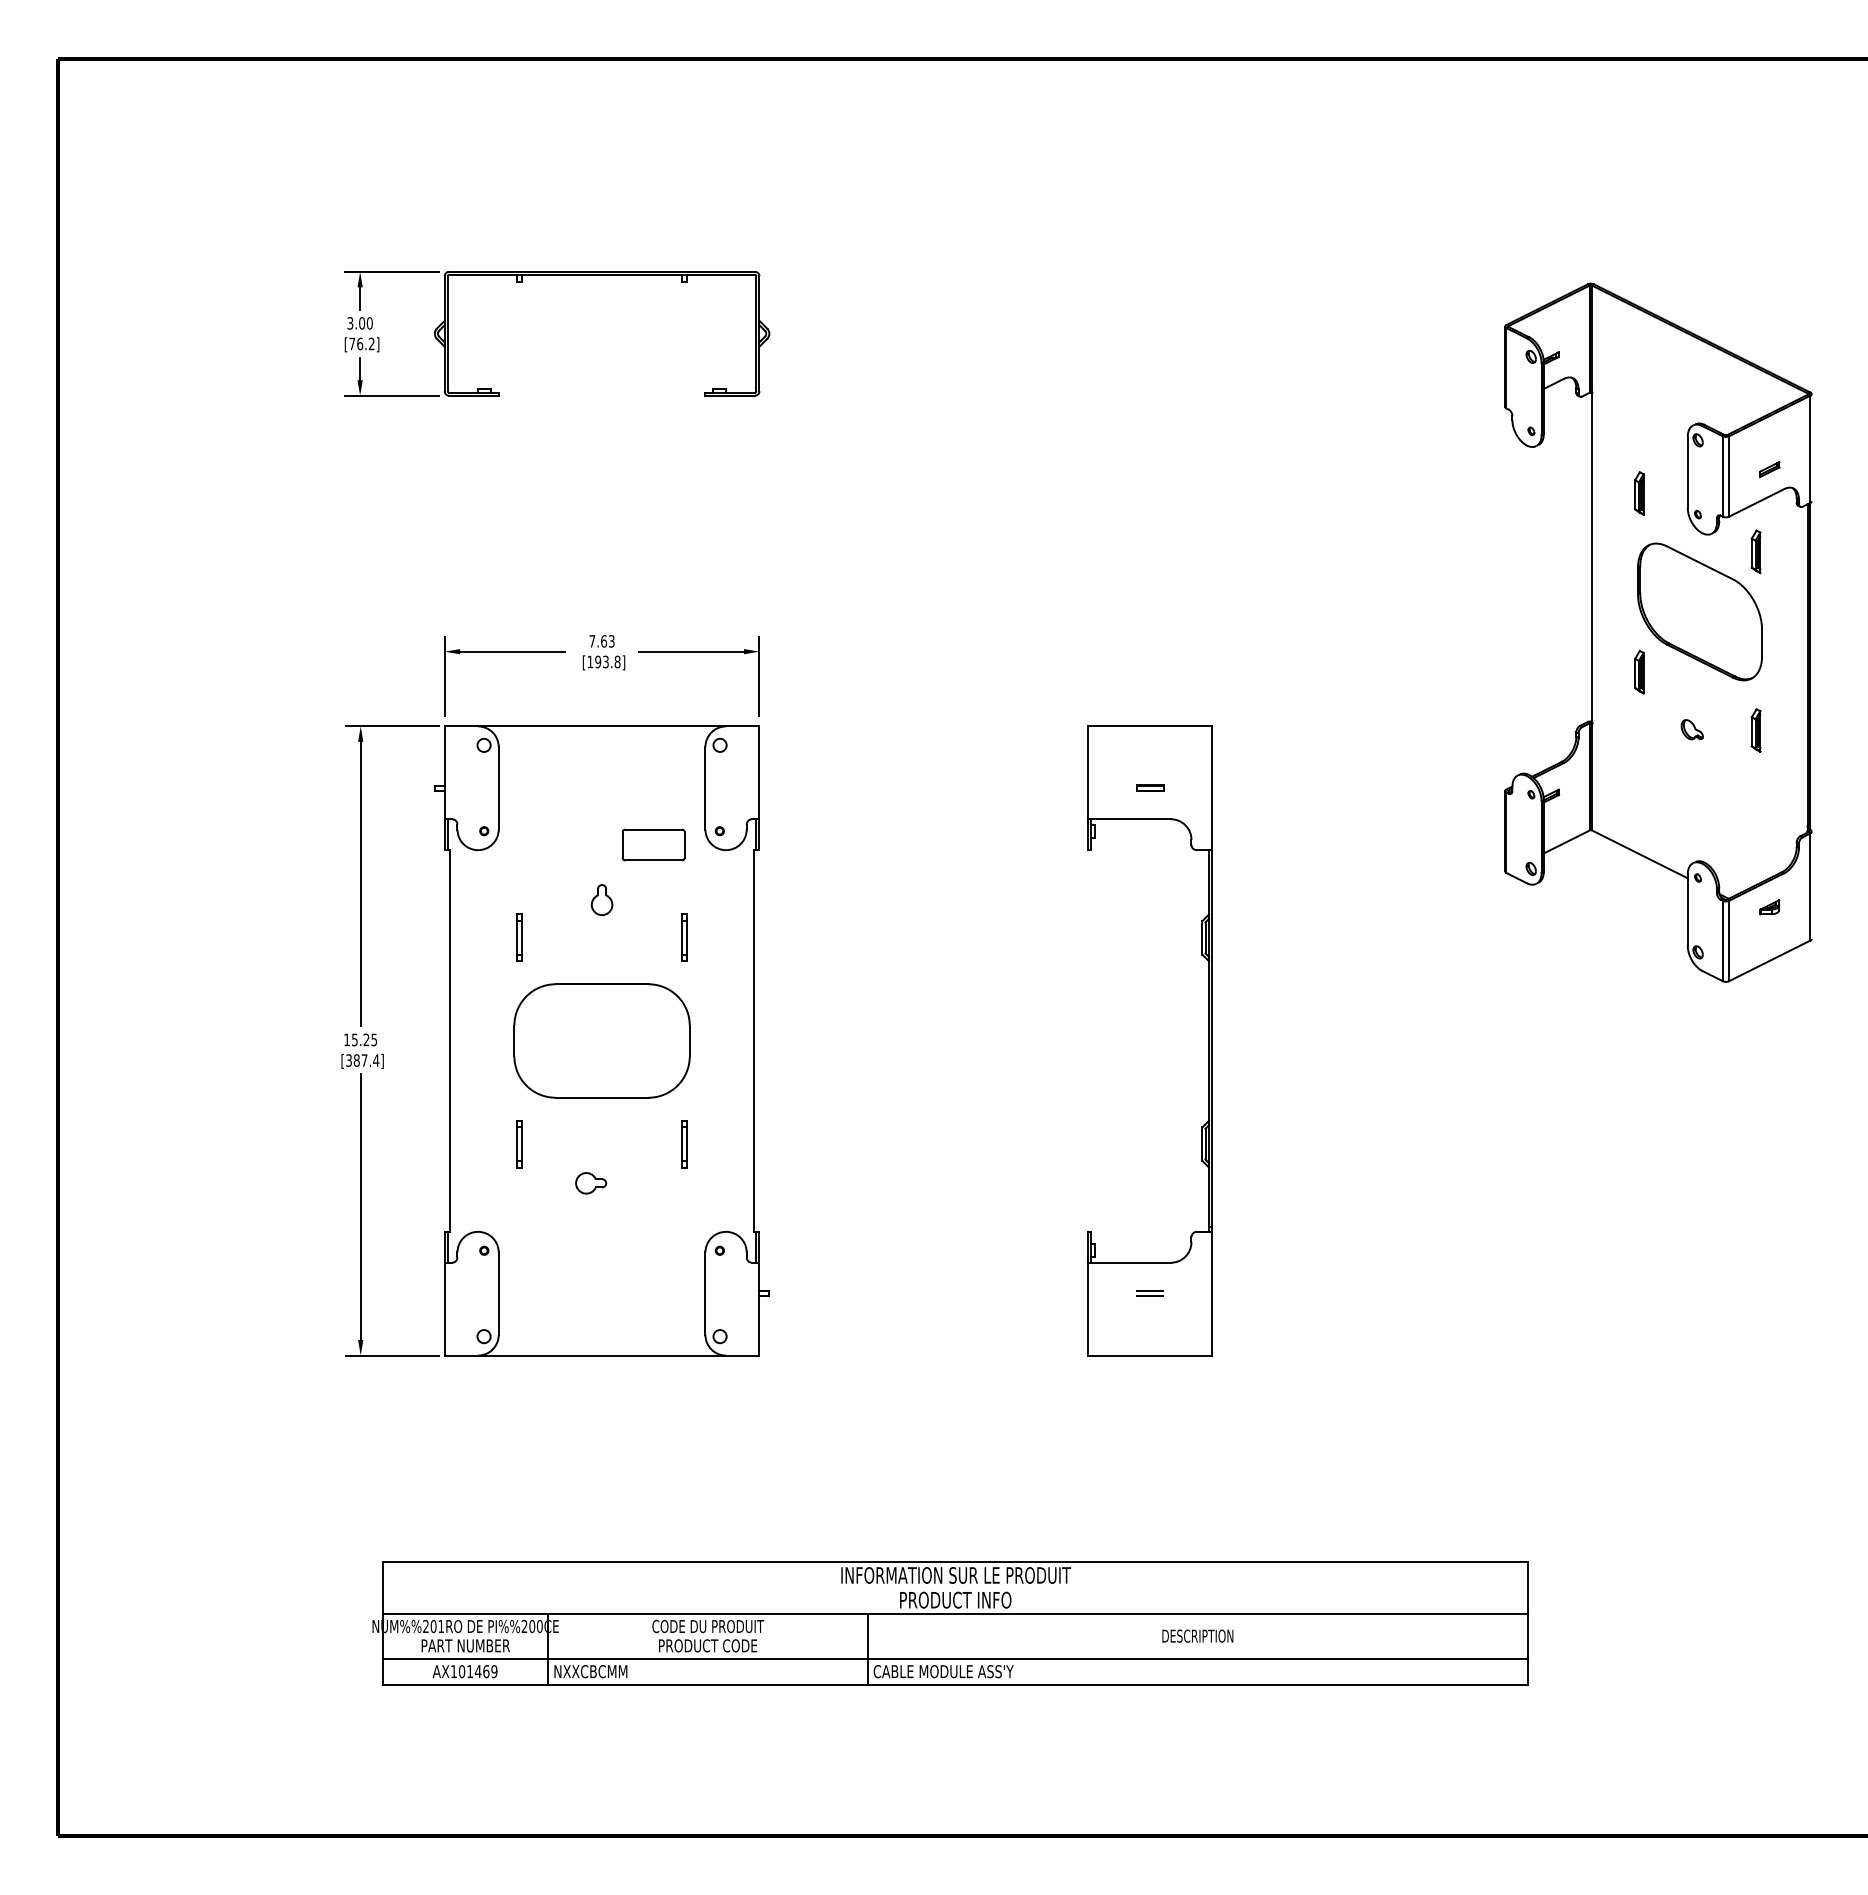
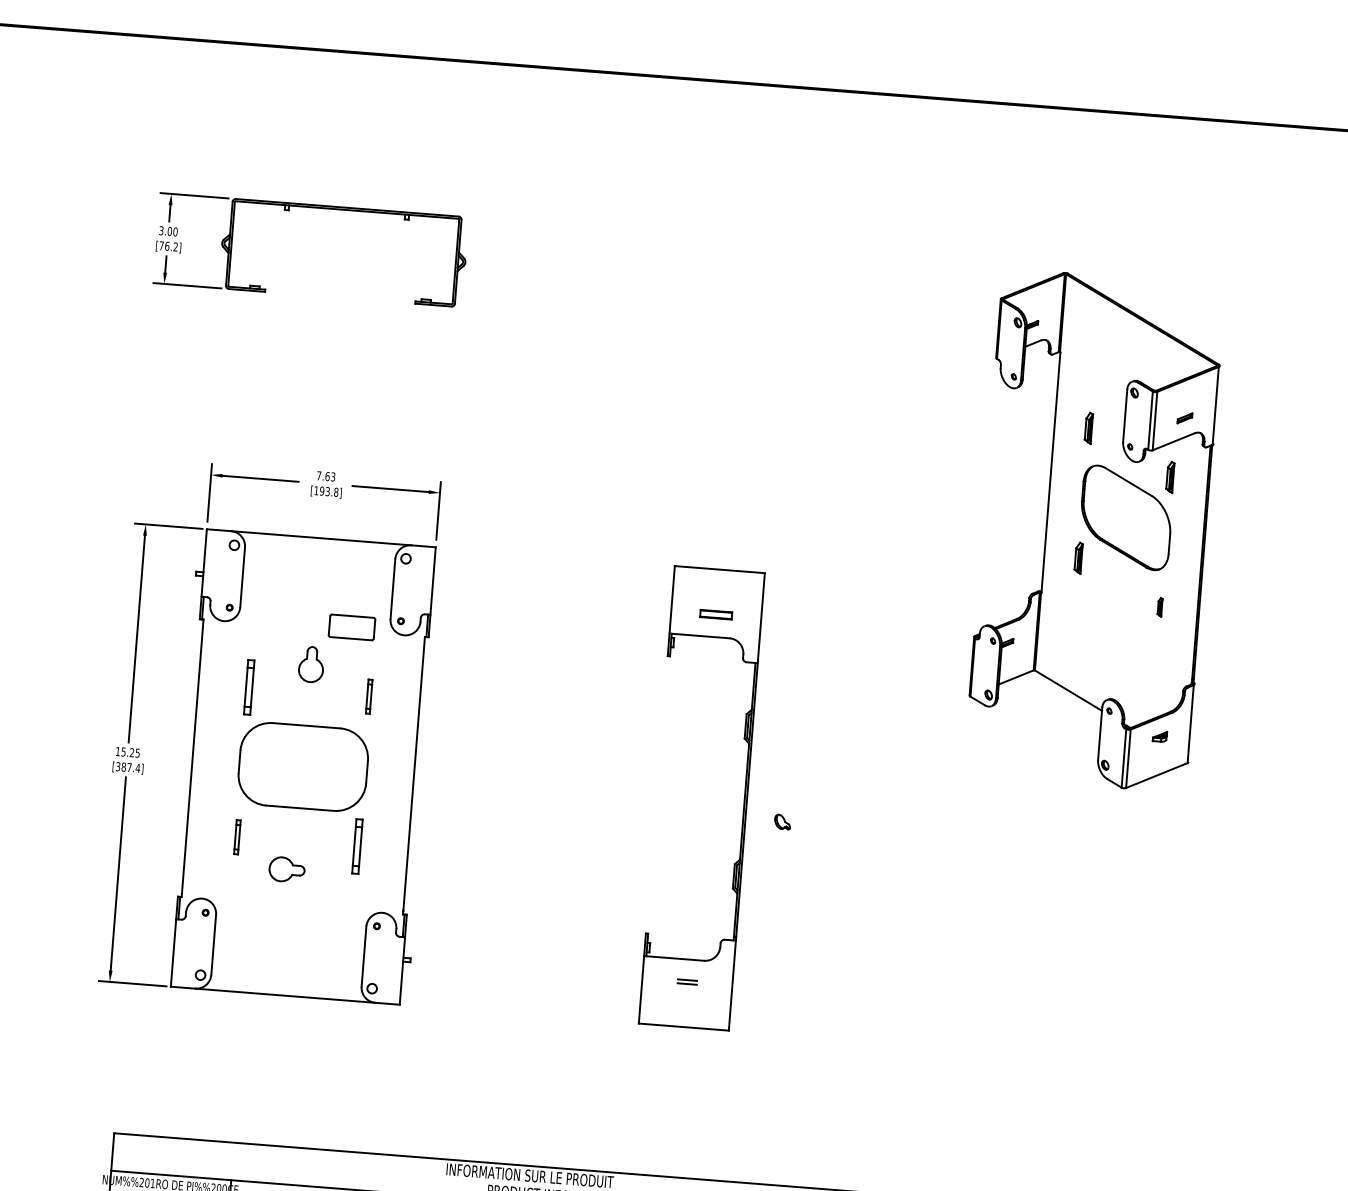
part: (1691, 729) -> (782, 821), moved
part: (1755, 730) -> (1159, 607), size x0.6
part: (1150, 787) -> (716, 614), size x1.6
part: (601, 899) -> (310, 664), size x1.6
part: (519, 937) -> (249, 687), size x1.6
part: (684, 1144) -> (357, 846), size x1.6
part: (591, 1183) -> (287, 869), size x1.6

